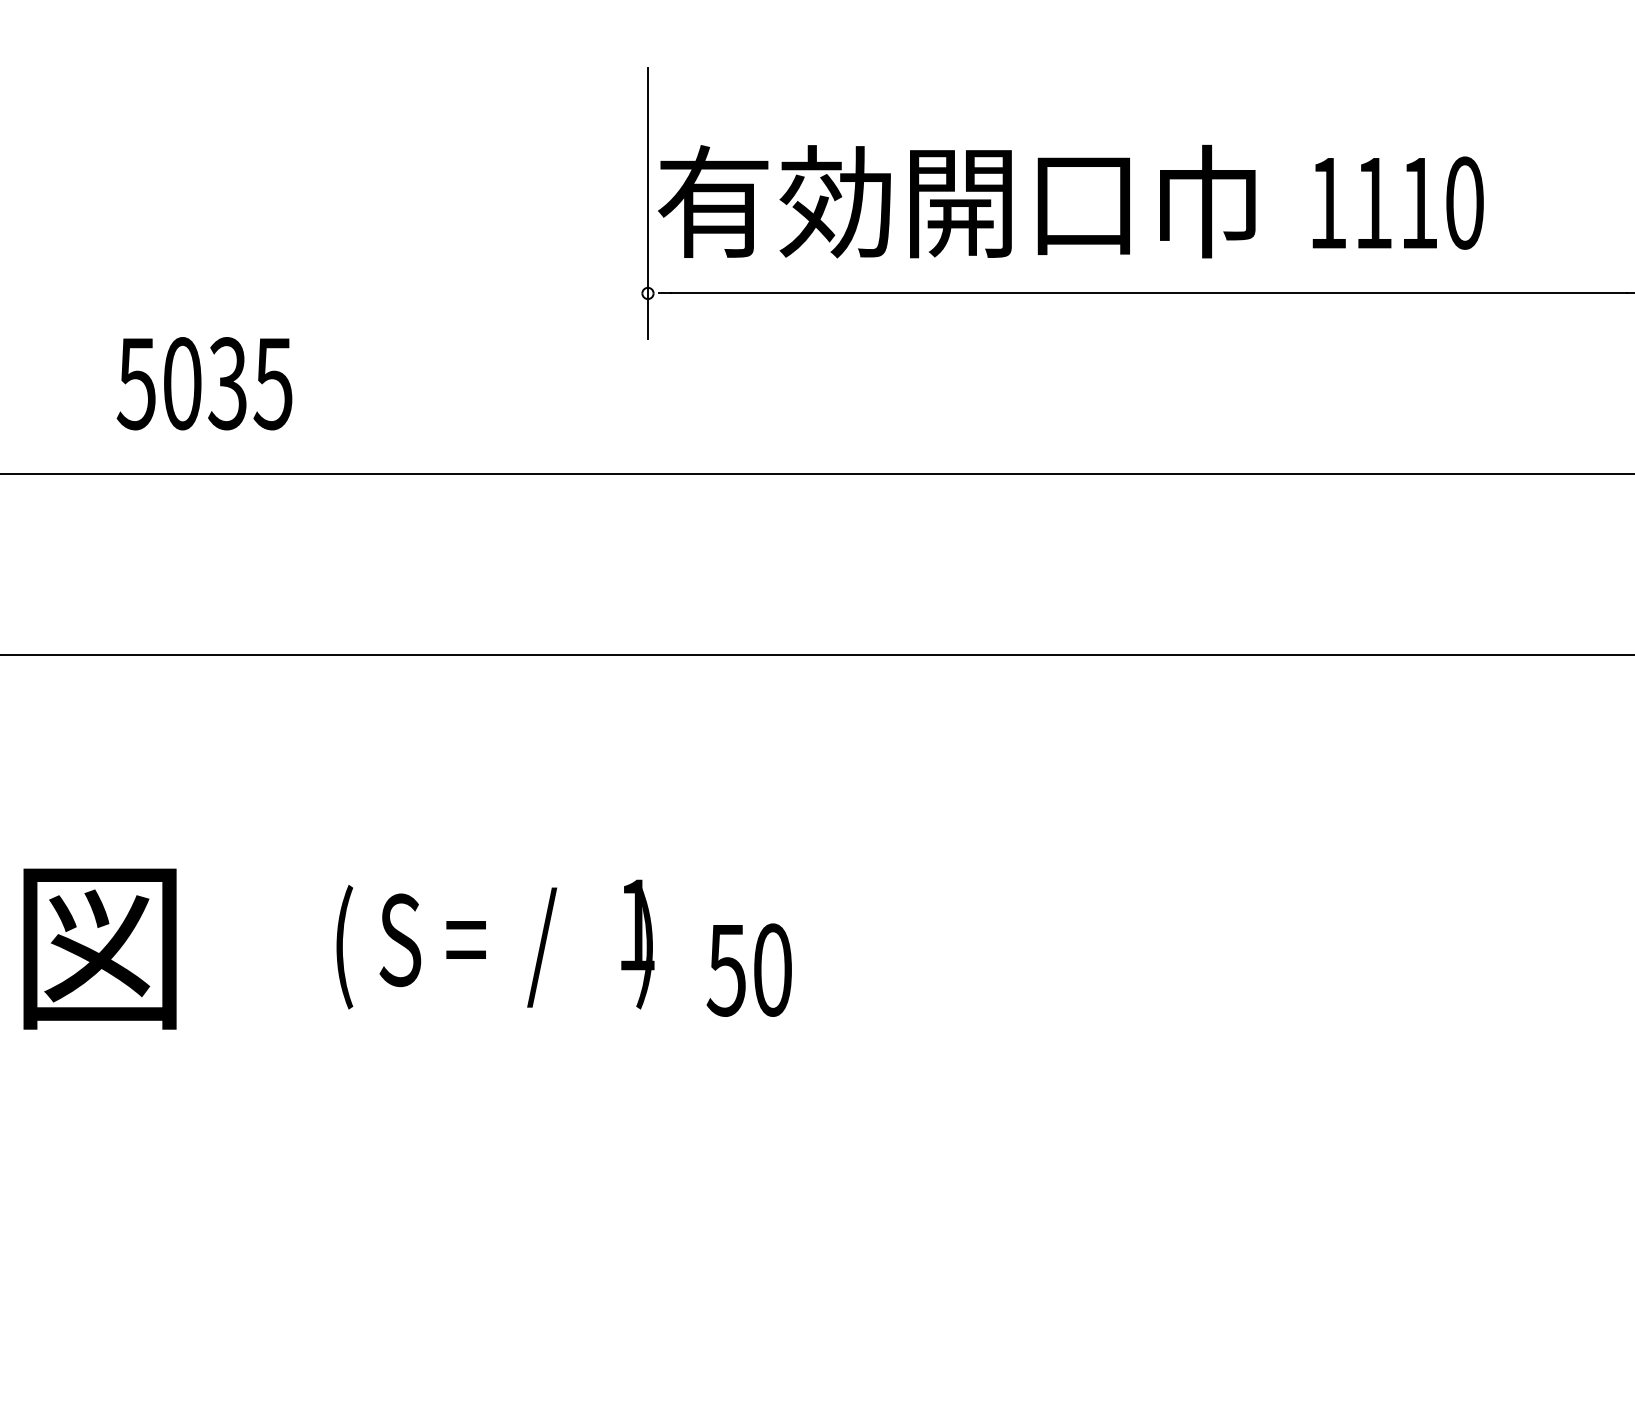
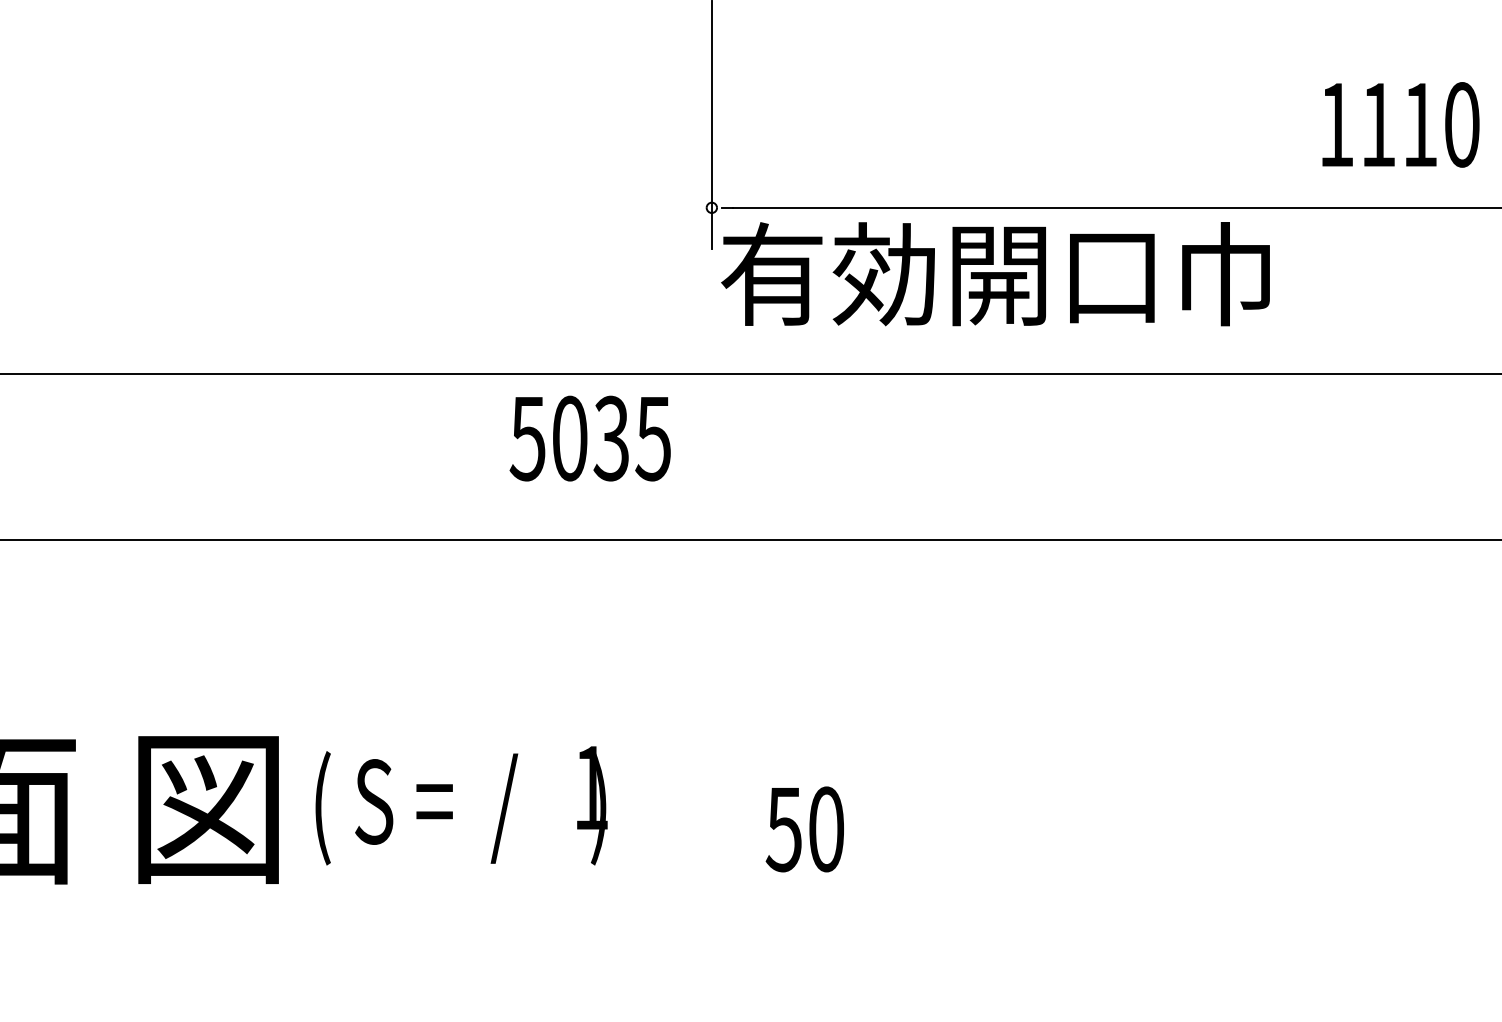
text: (956, 201) -> (995, 274), moved
text: (204, 383) -> (590, 438), moved
text: (495, 944) -> (461, 805), moved

